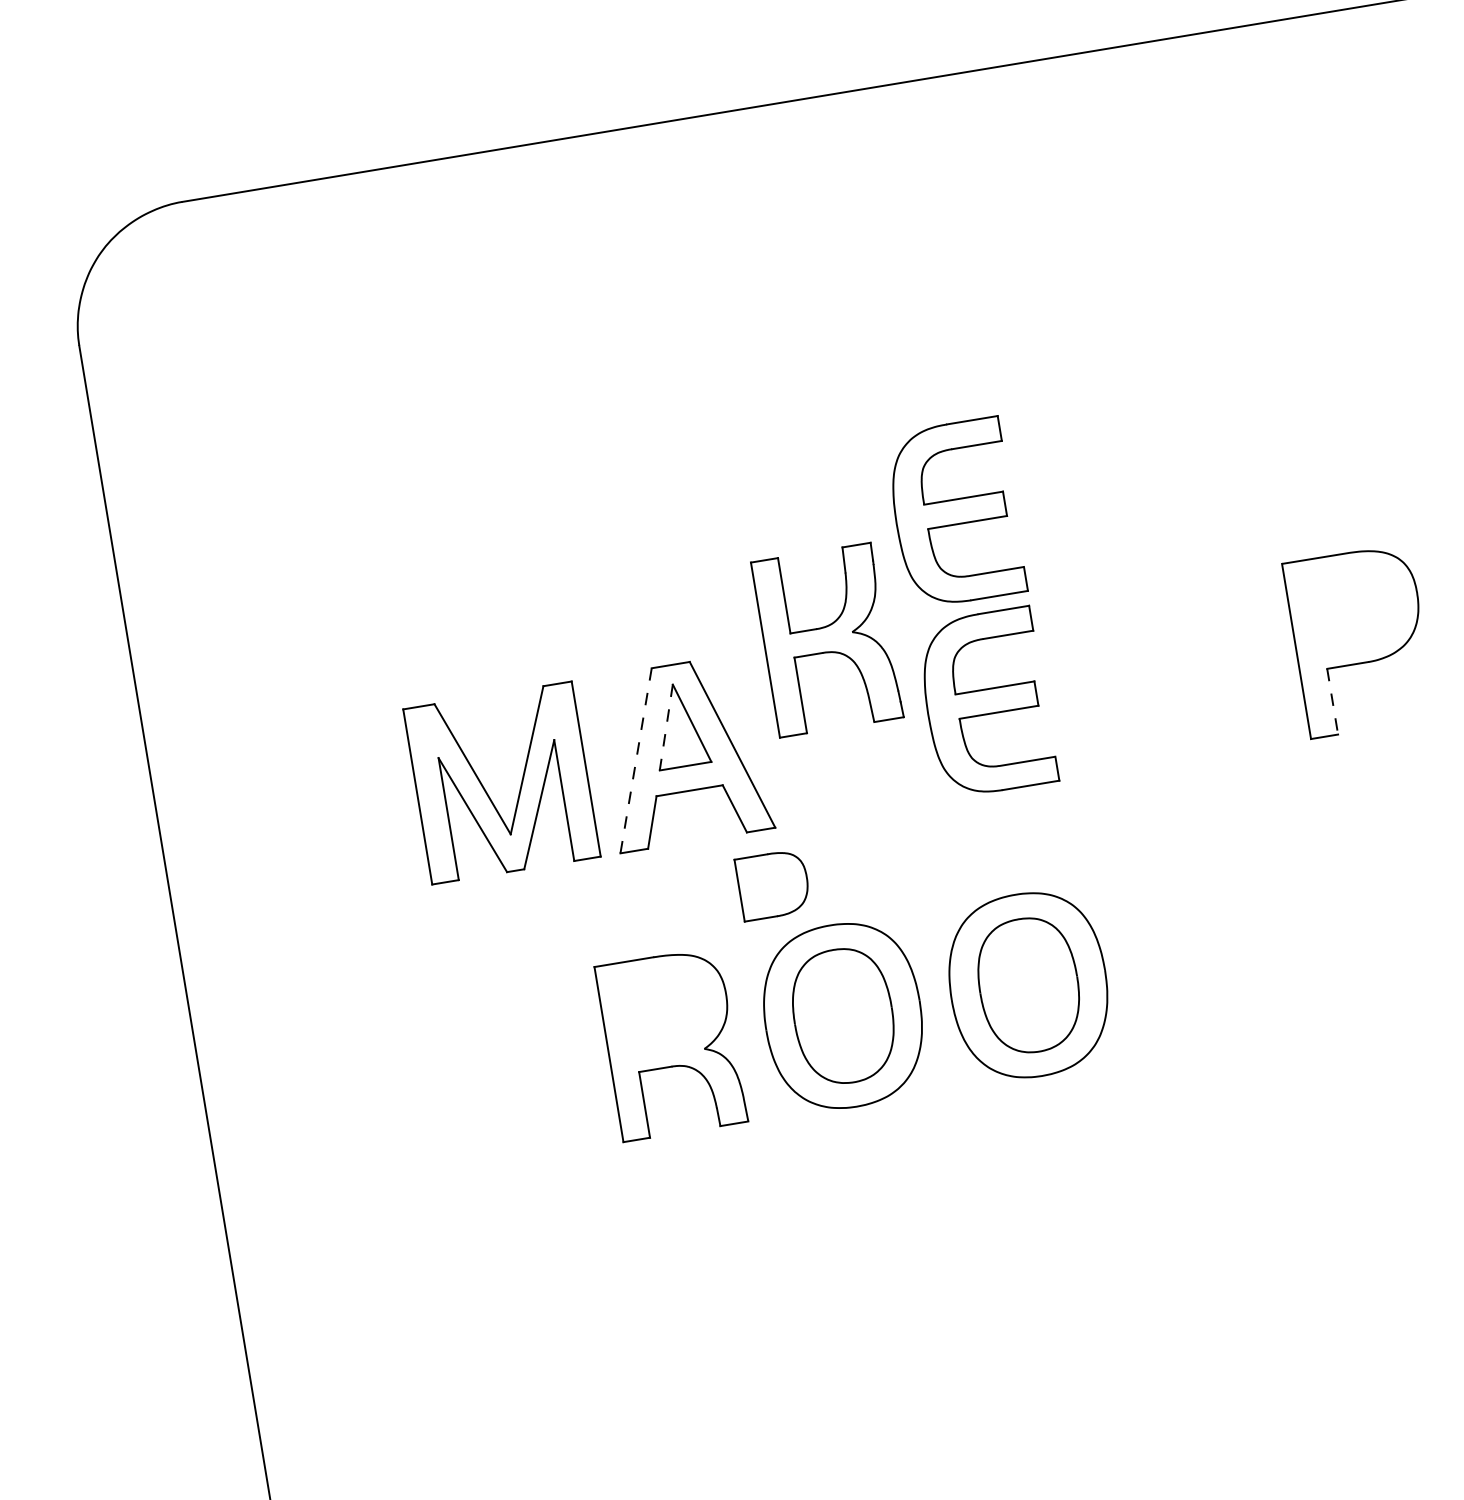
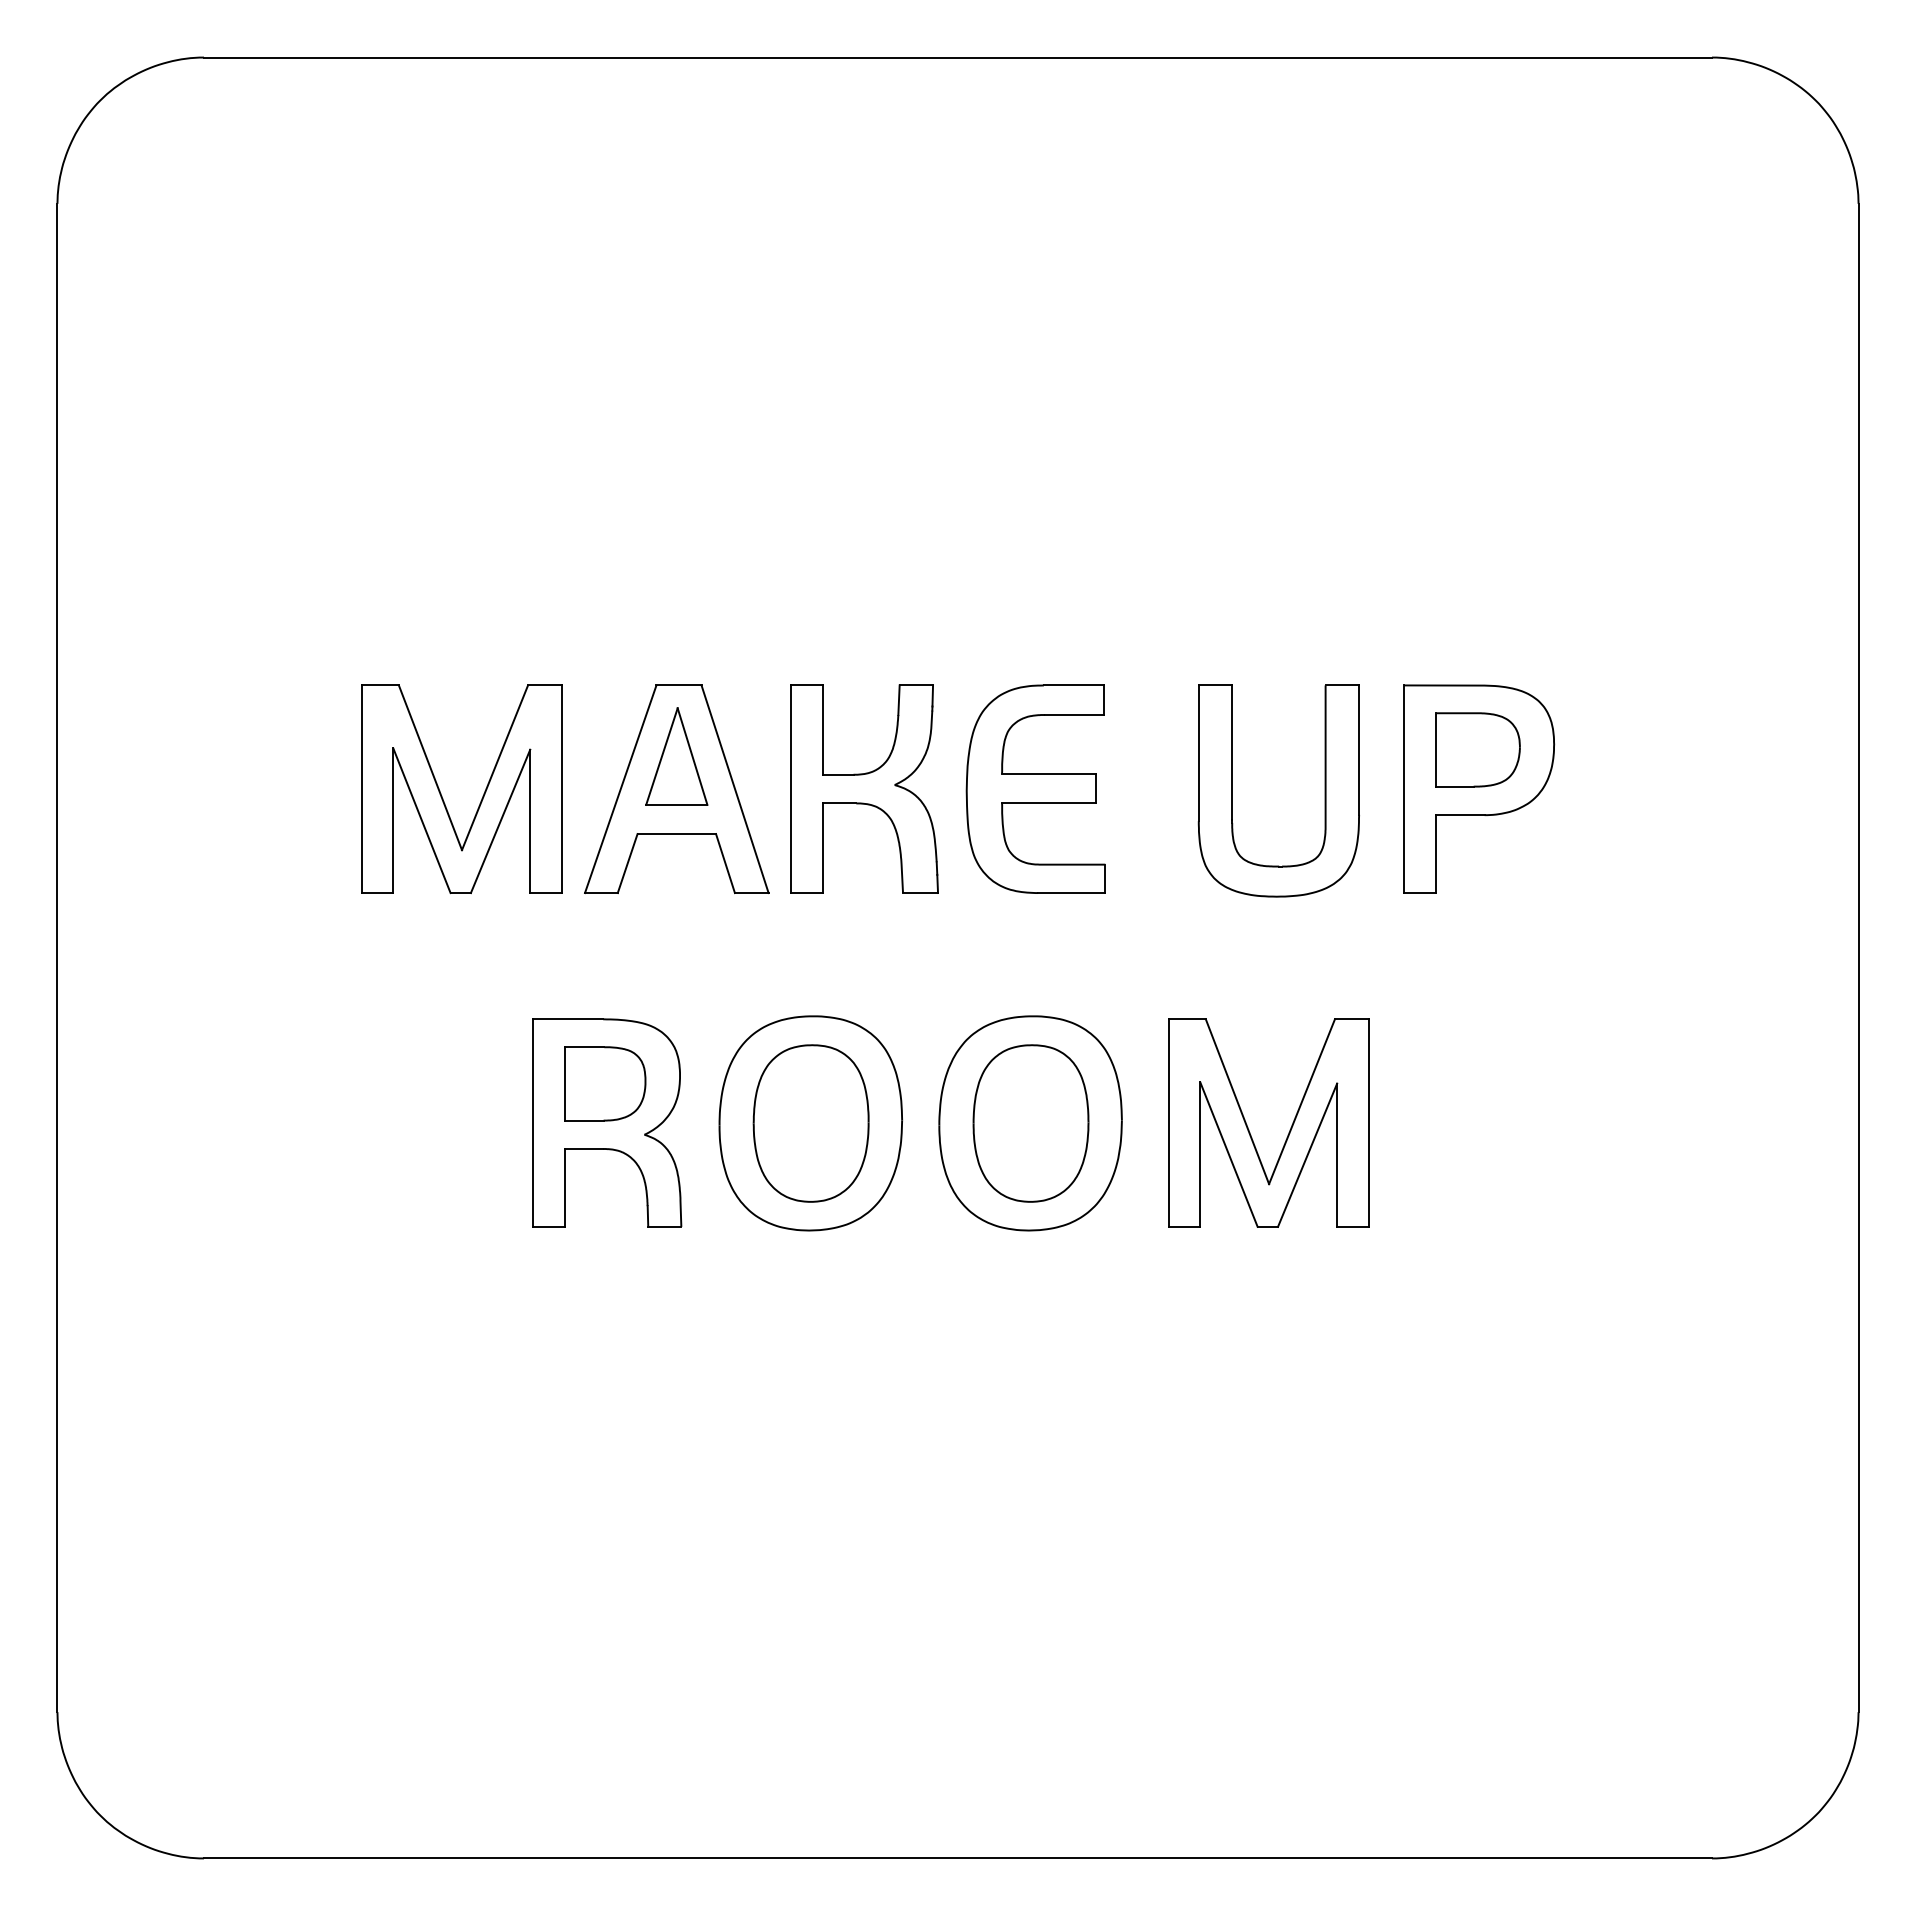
part: (954, 512) -> (1035, 563), removed
part: (1353, 607) -> (1477, 749), added
part: (827, 639) -> (864, 788), moved
part: (1152, 676) -> (1232, 790), added
line: (1332, 702) -> (1435, 854), dashed -> solid
line: (665, 727) -> (661, 756), dashed -> solid
line: (635, 761) -> (620, 789), dashed -> solid
part: (773, 884) -> (605, 1083), moved
part: (1213, 960) -> (1249, 1129), added

